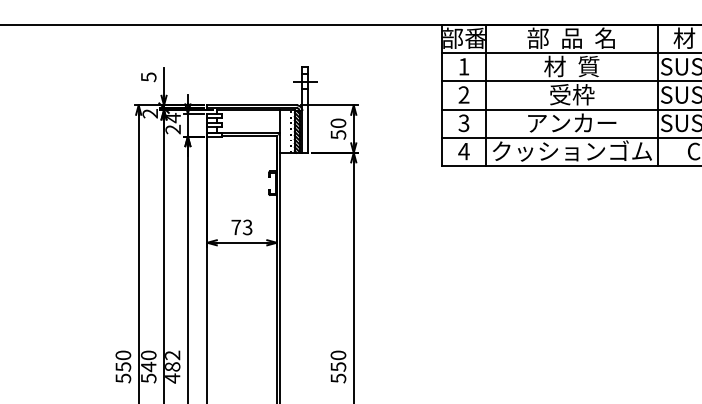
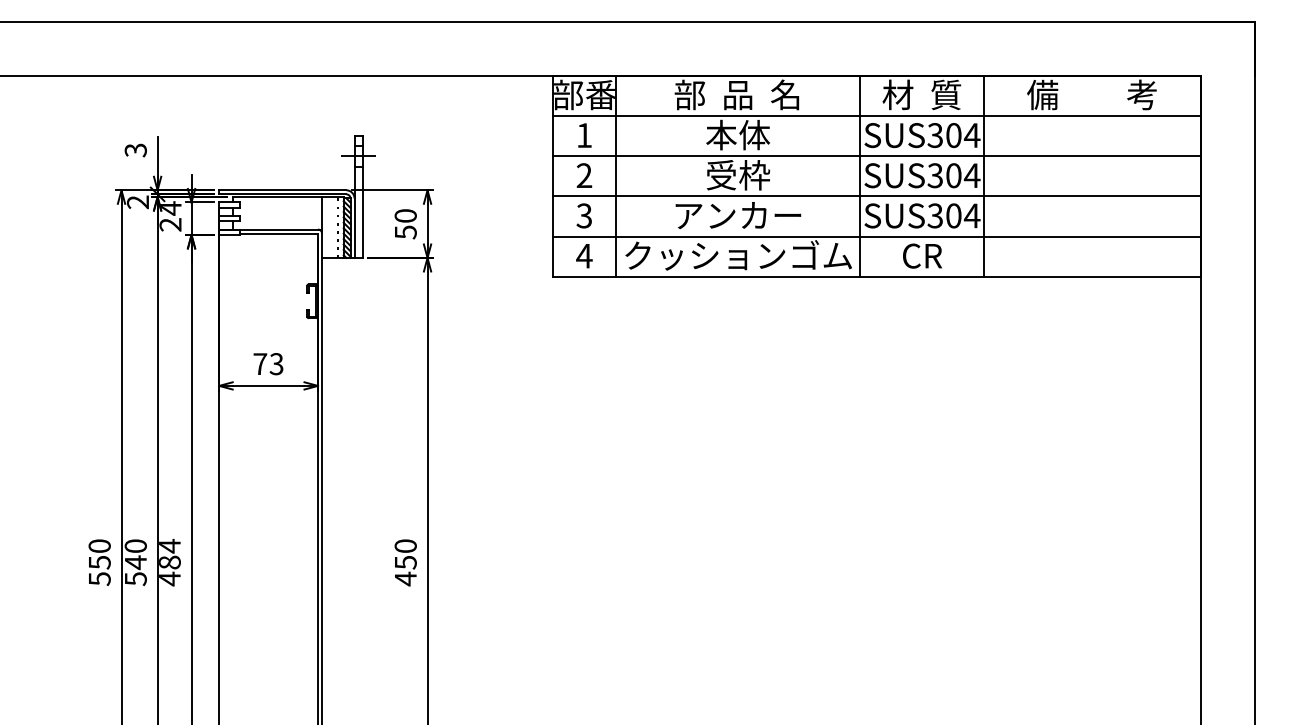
text: (571, 66) -> (737, 134), 材  質 -> 本体
text: (148, 77) -> (135, 150), 5 -> 3
text: (172, 354) -> (169, 545), 482 -> 484
text: (338, 378) -> (405, 578), 550 -> 450

